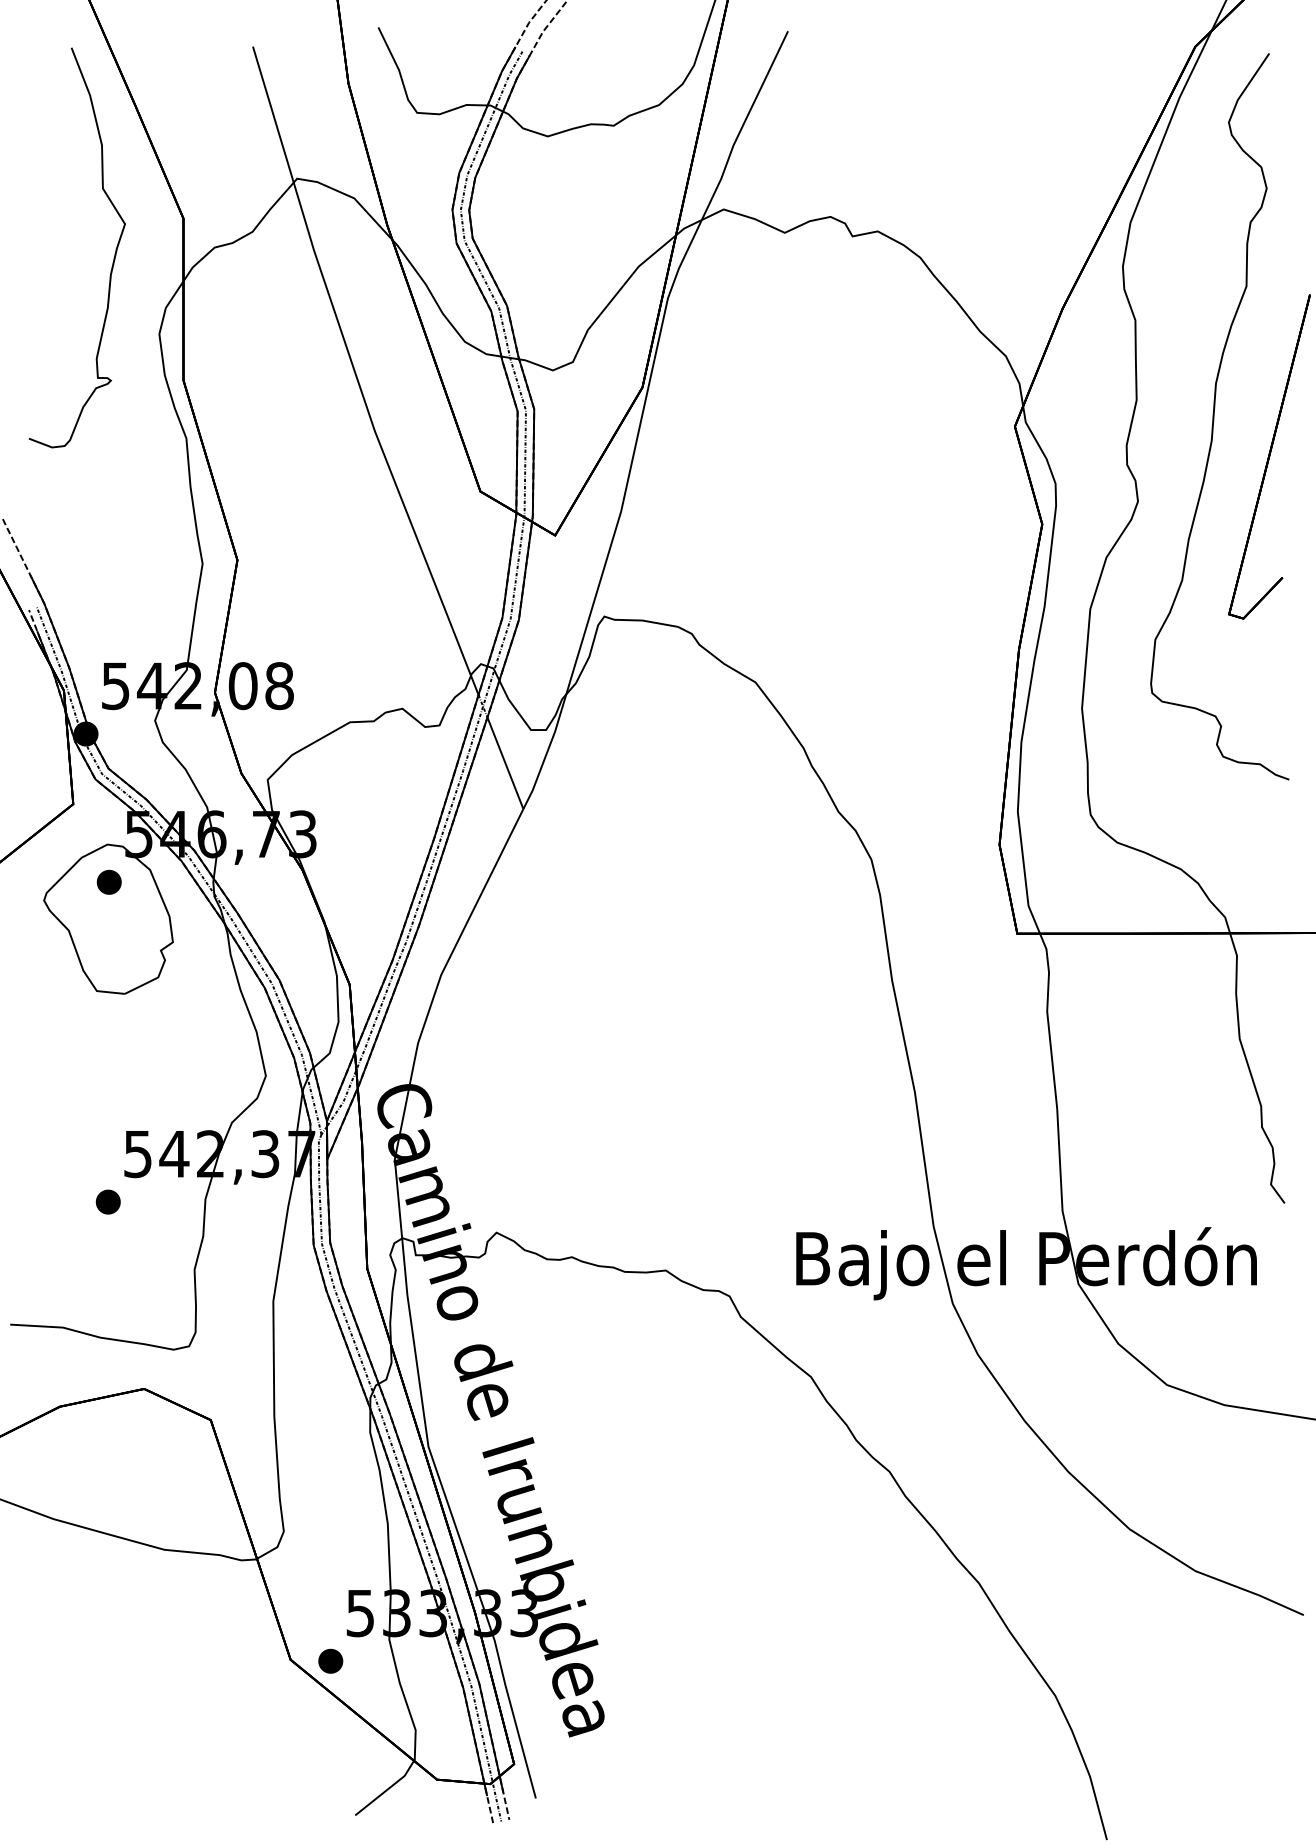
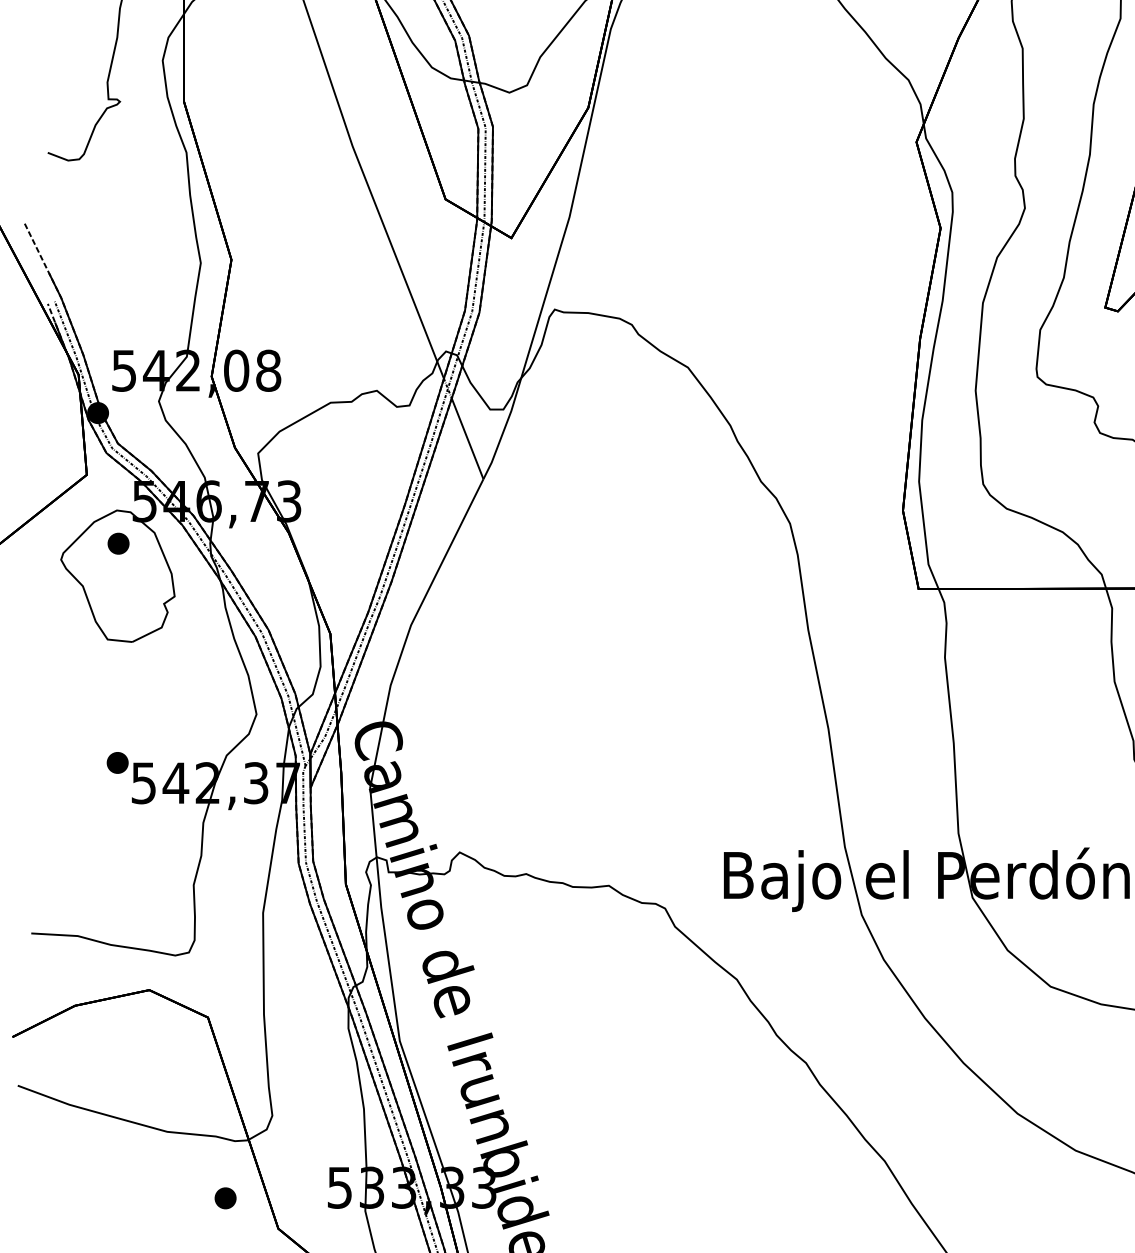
part: (107, 1201) -> (117, 762), moved
part: (330, 1660) -> (225, 1197), moved

